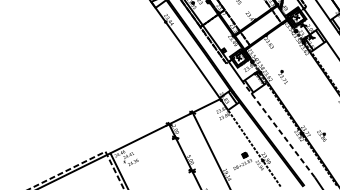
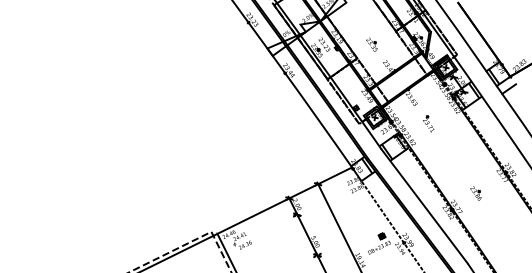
part: (282, 77) -> (428, 123), moved
line: (279, 130) -> (424, 206), dashed -> solid
part: (321, 135) -> (475, 193), moved

